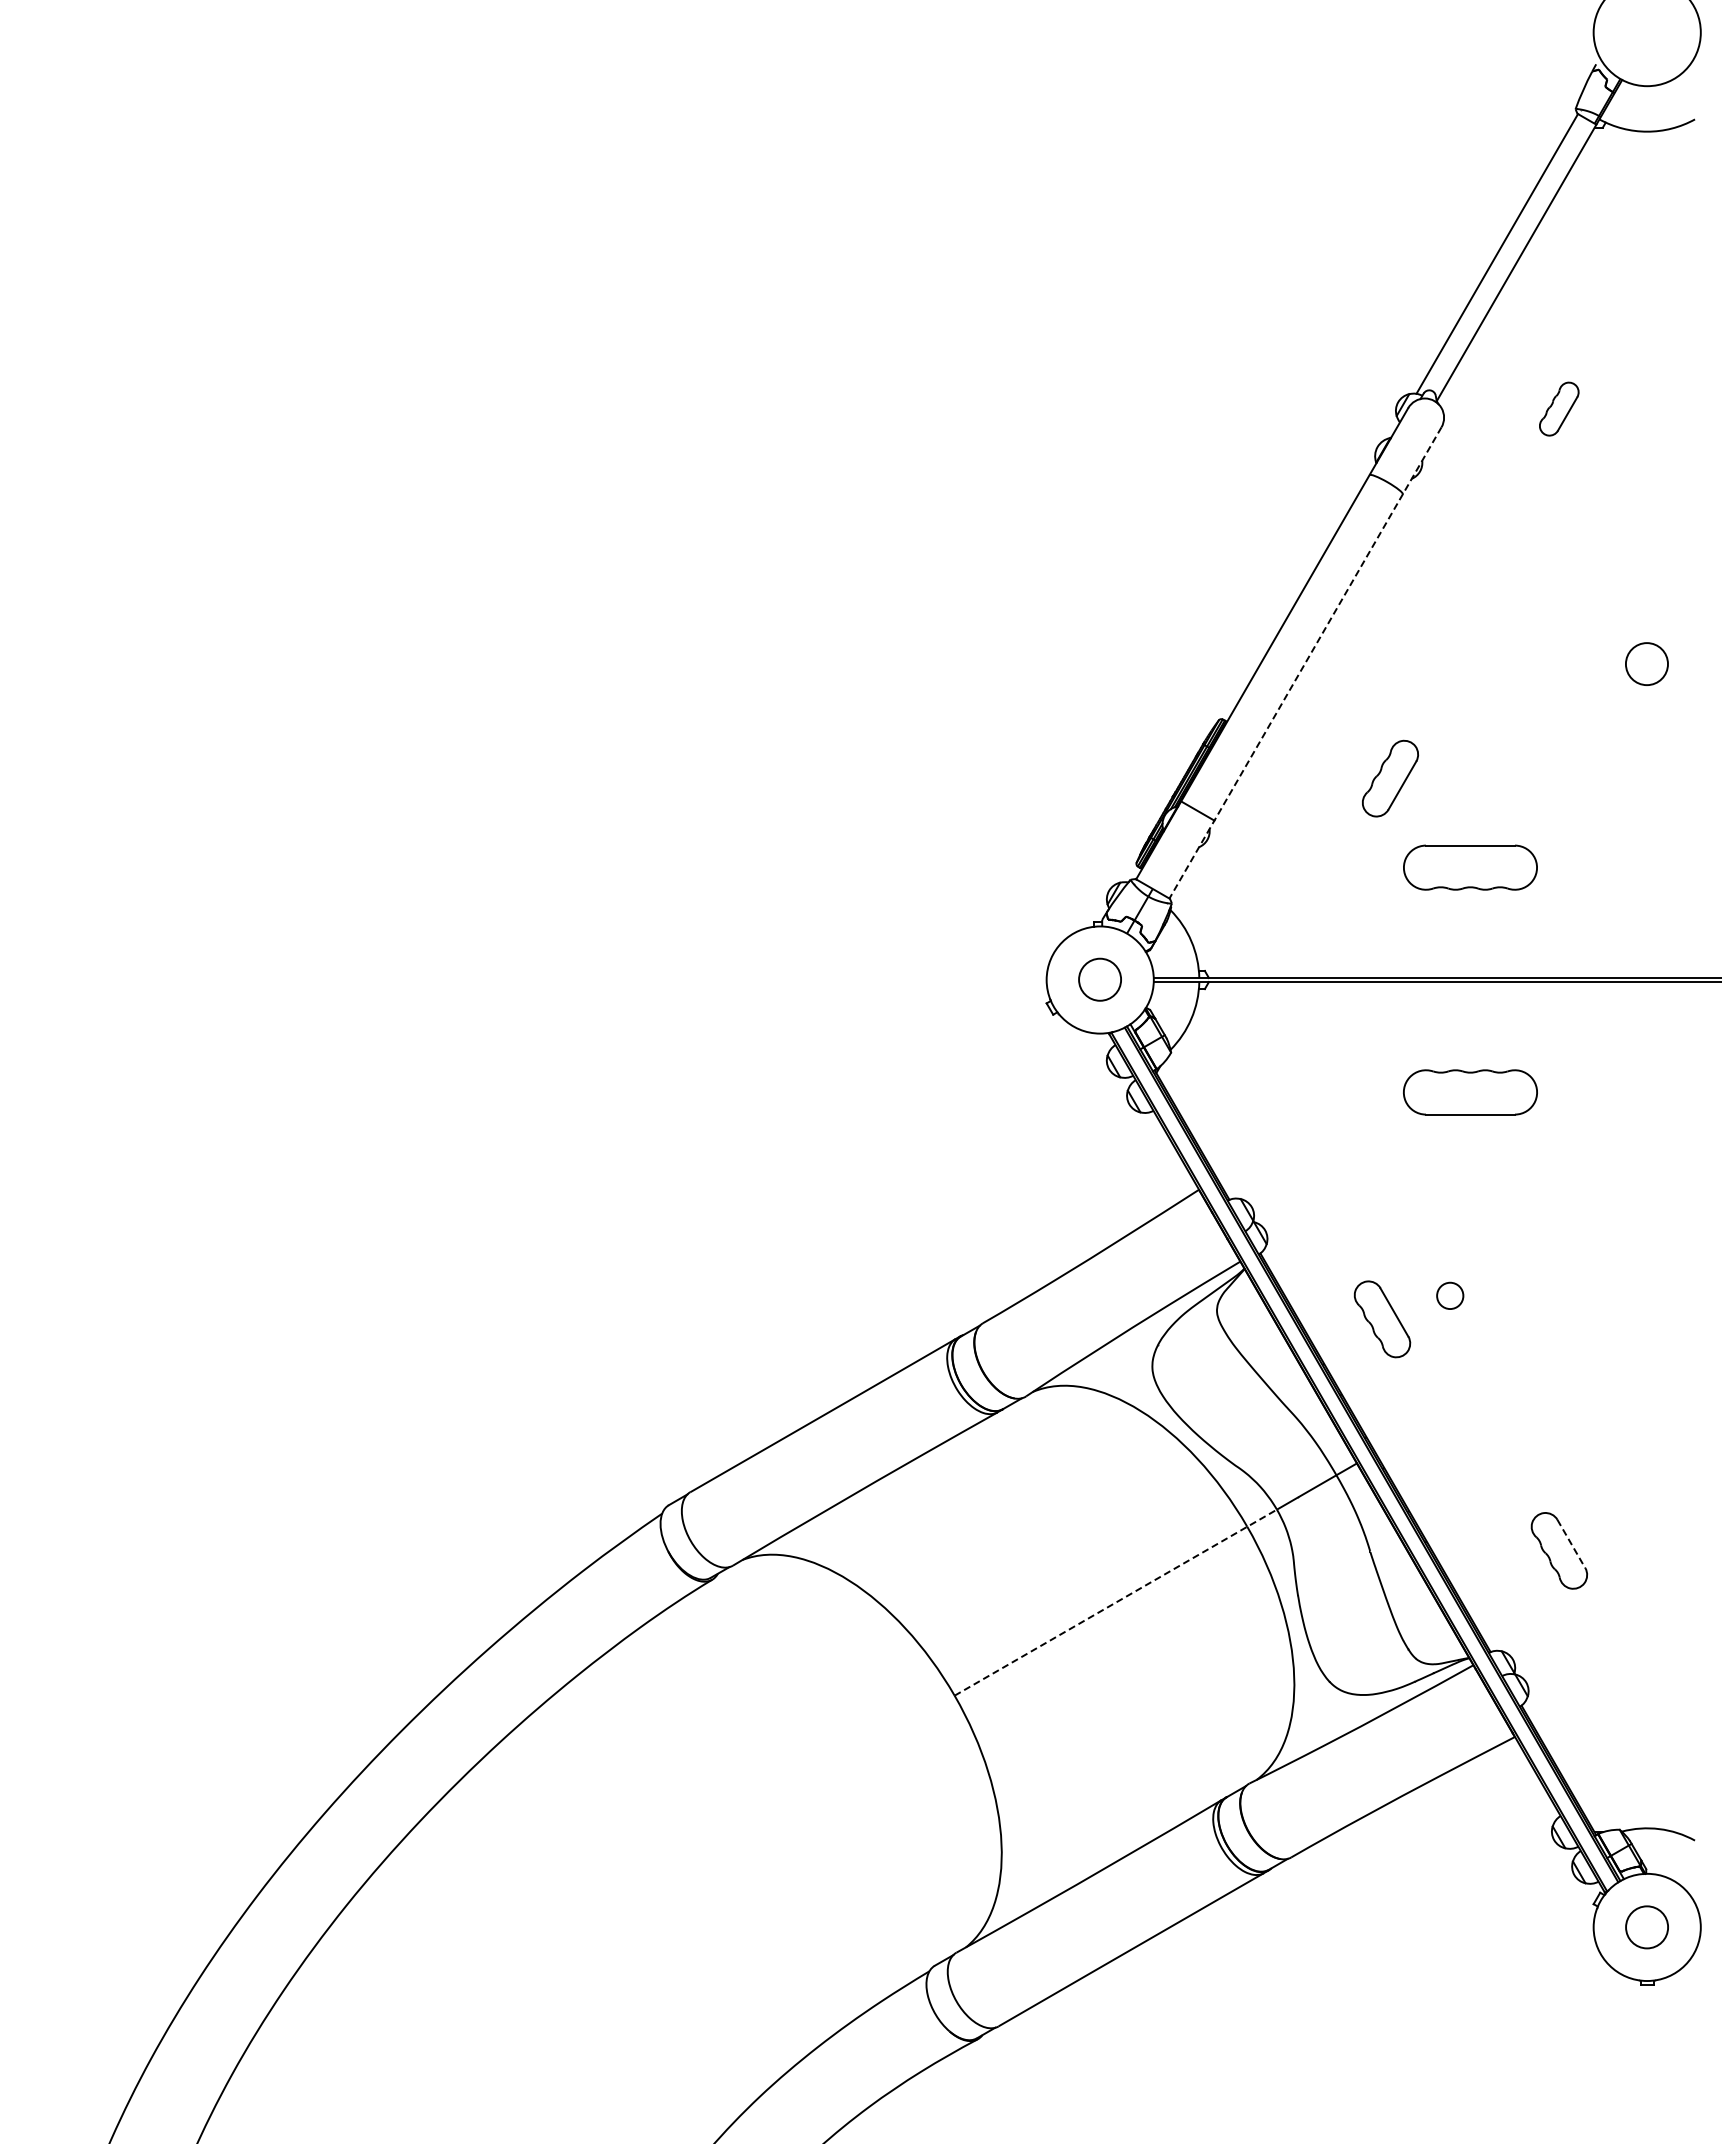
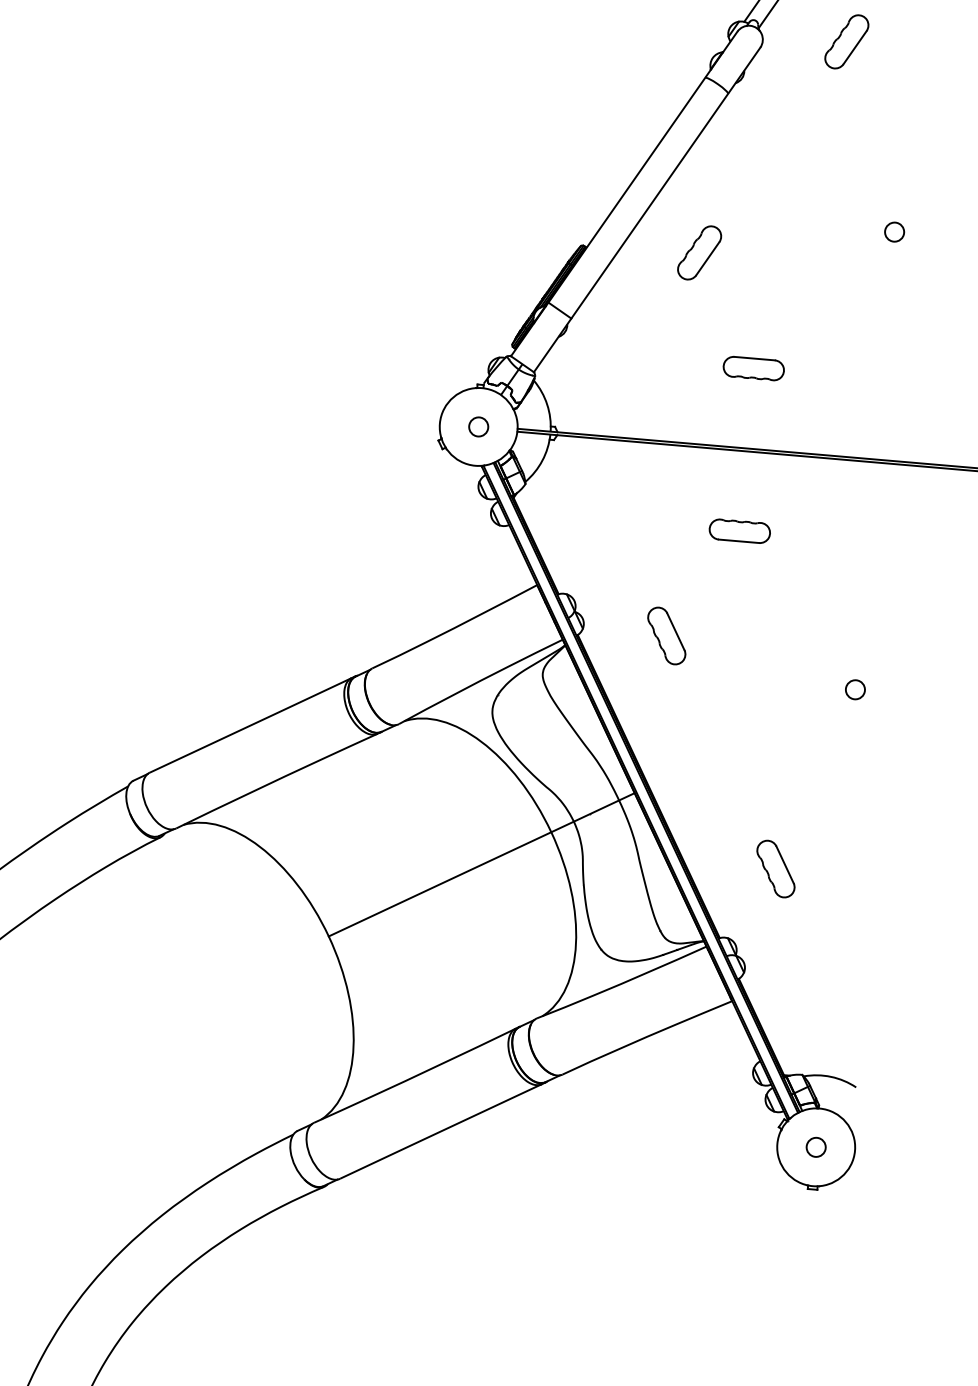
part: (1558, 408) -> (846, 41), size x1.43
line: (1305, 663) -> (647, 210), dashed -> solid
circle: (1647, 664) -> (894, 232), size x0.62
part: (1390, 778) -> (699, 252), moved
part: (1469, 867) -> (753, 368), size x0.62
circle: (1100, 980) -> (478, 427), size x0.62
part: (1469, 1091) -> (739, 530), size x0.62
circle: (1450, 1295) -> (855, 689), moved
part: (1382, 1319) -> (666, 636), moved
line: (1571, 1543) -> (785, 864), dashed -> solid
line: (1116, 1602) -> (451, 878), dashed -> solid
circle: (1647, 1927) -> (816, 1147), size x0.62

